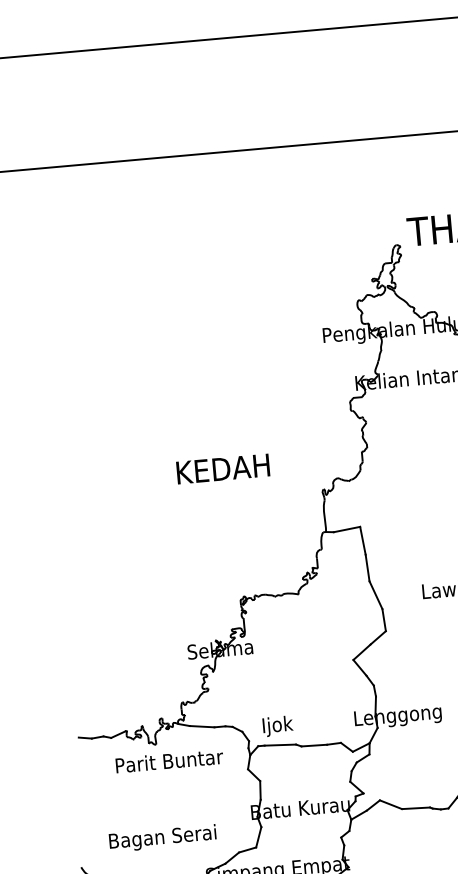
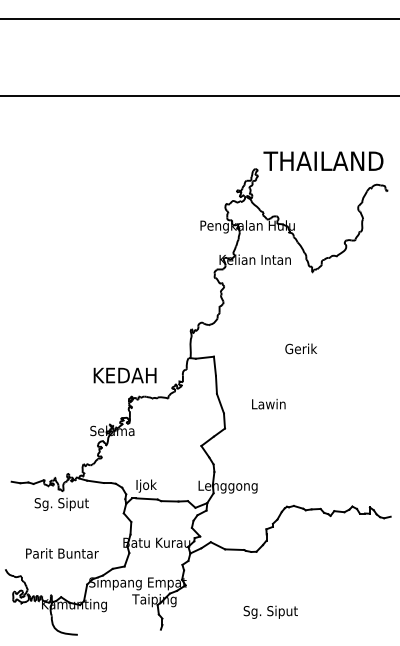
text: (222, 469) -> (124, 375), moved
text: (168, 761) -> (70, 503), Parit Buntar -> Sg. Siput
text: (163, 837) -> (62, 554), Bagan Serai -> Parit Buntar

